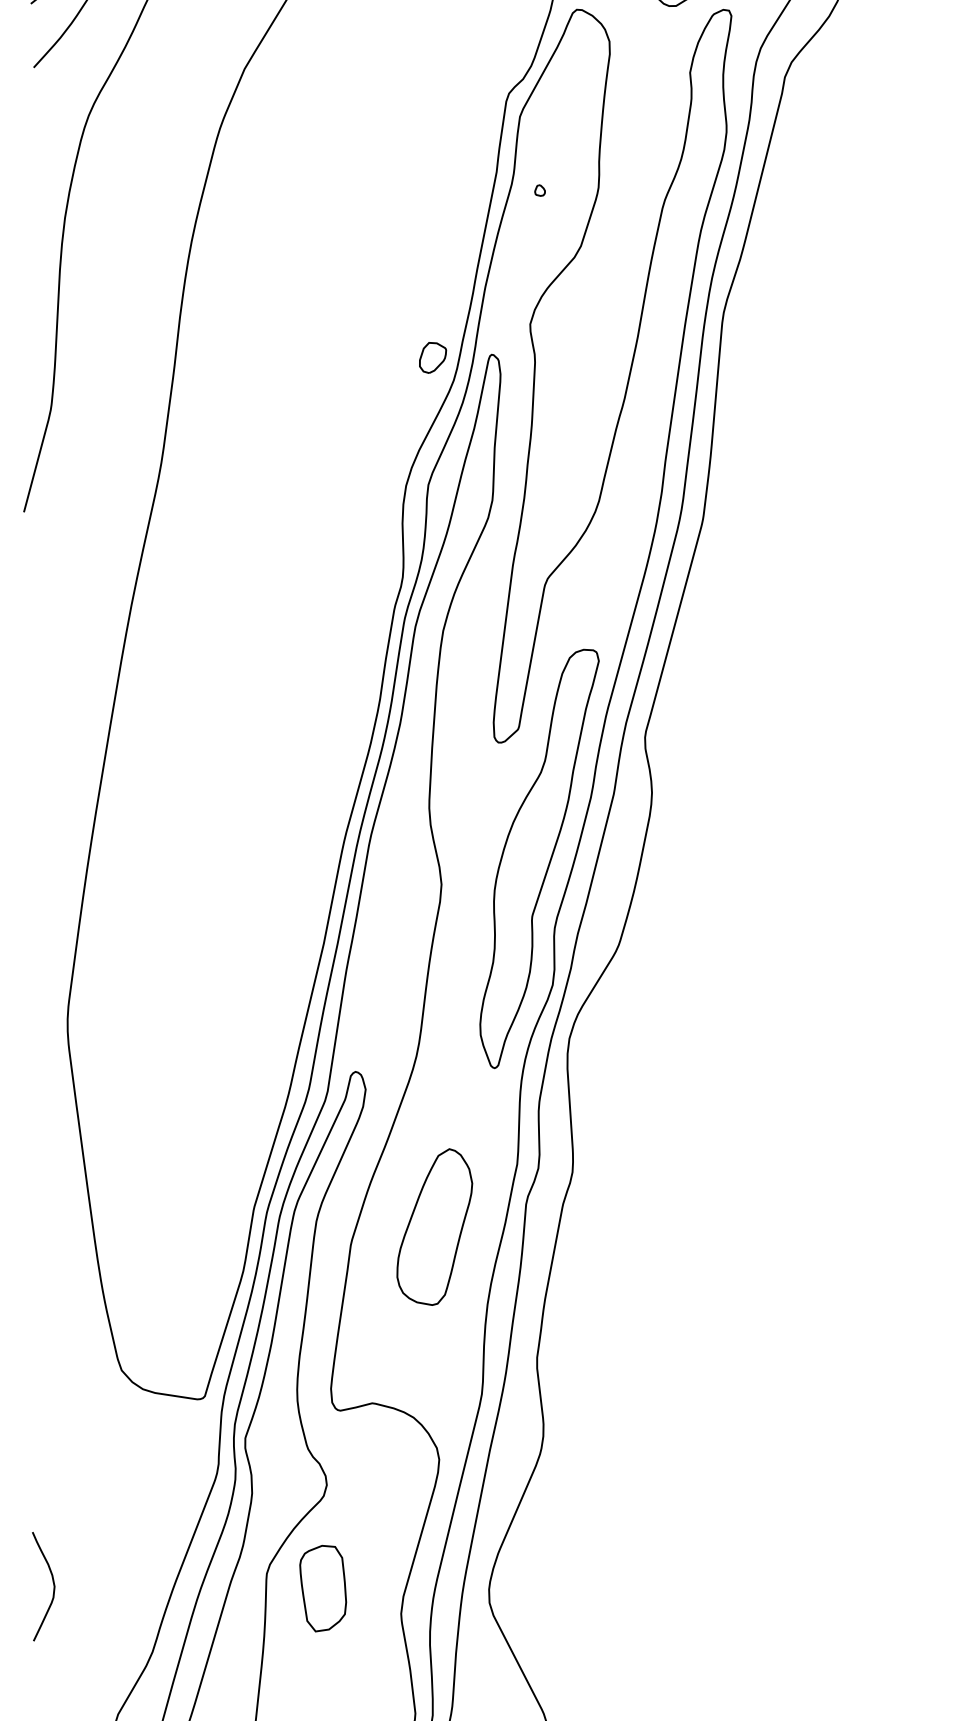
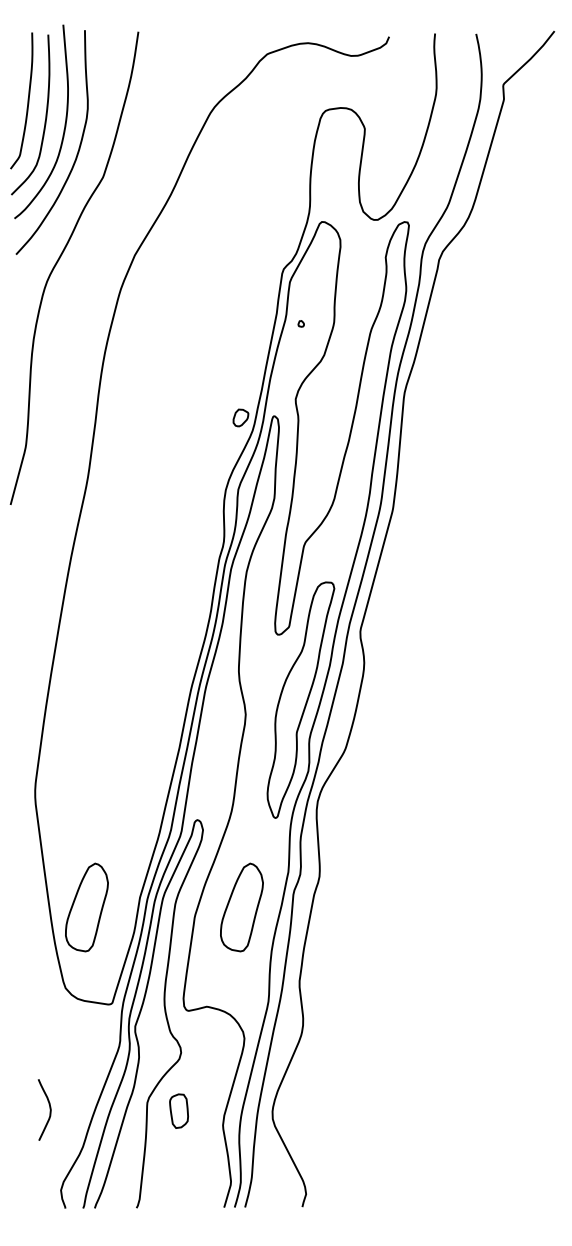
part: (158, 1227) -> (86, 907), added
curve: (52, 1585) -> (49, 1109), moved
part: (322, 1589) -> (178, 1111), size x0.7

